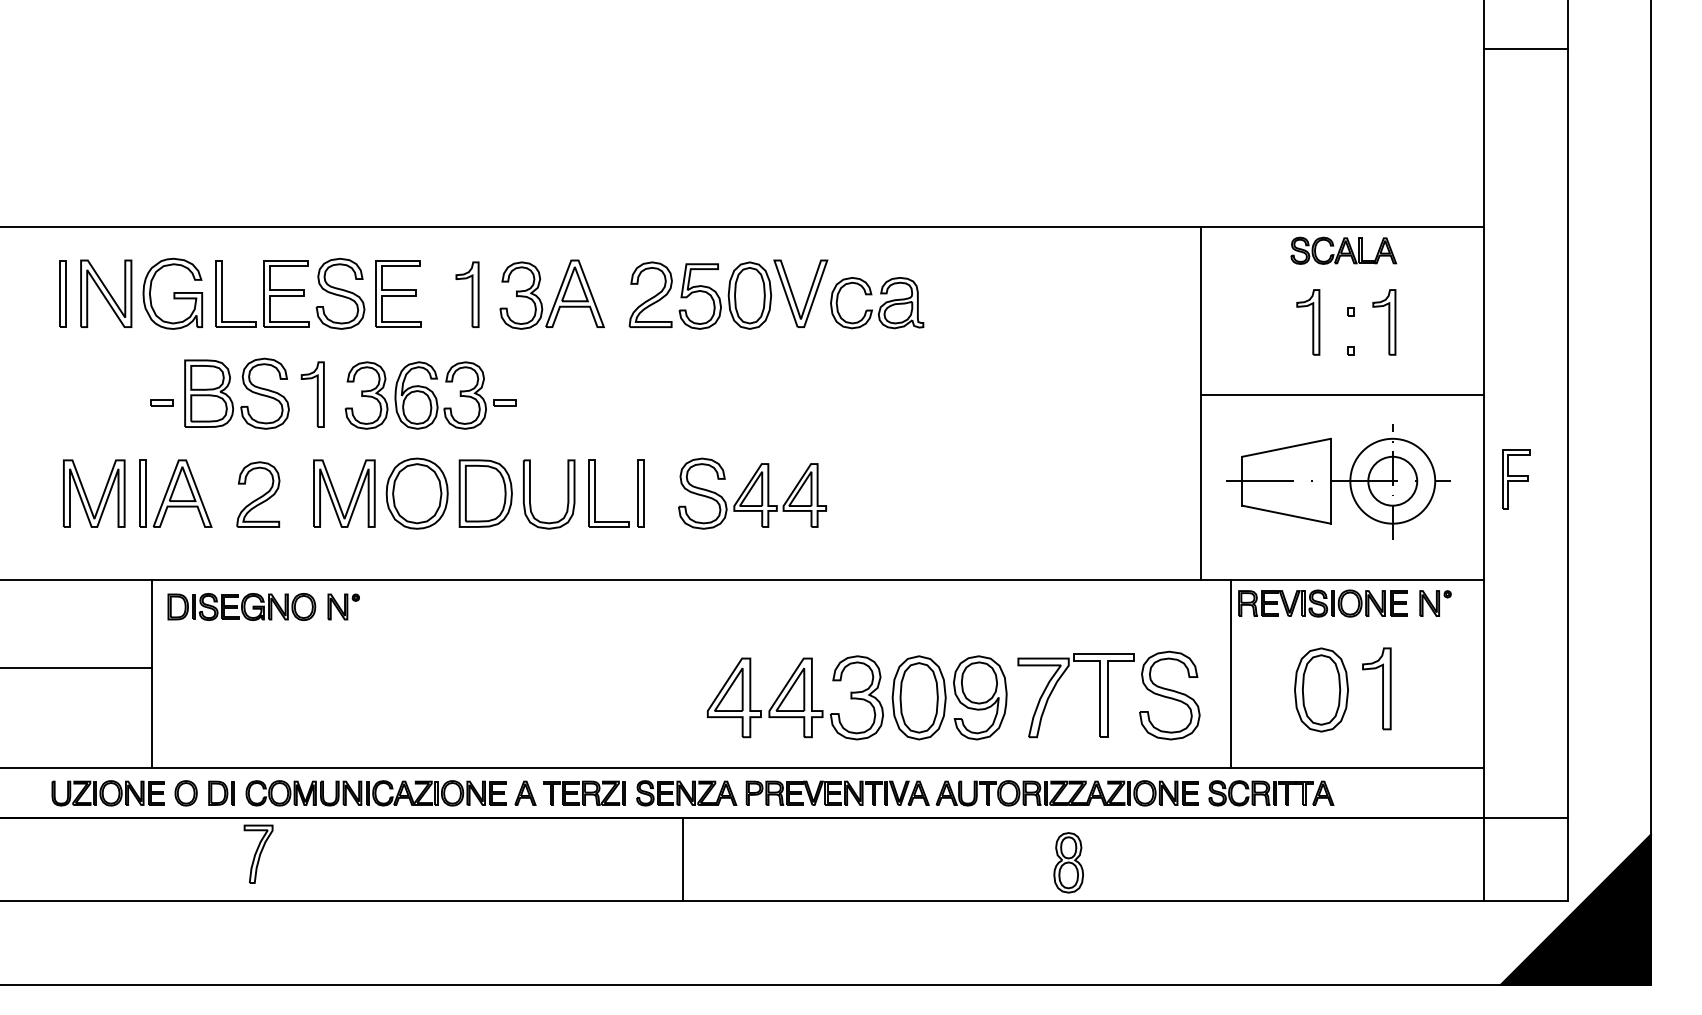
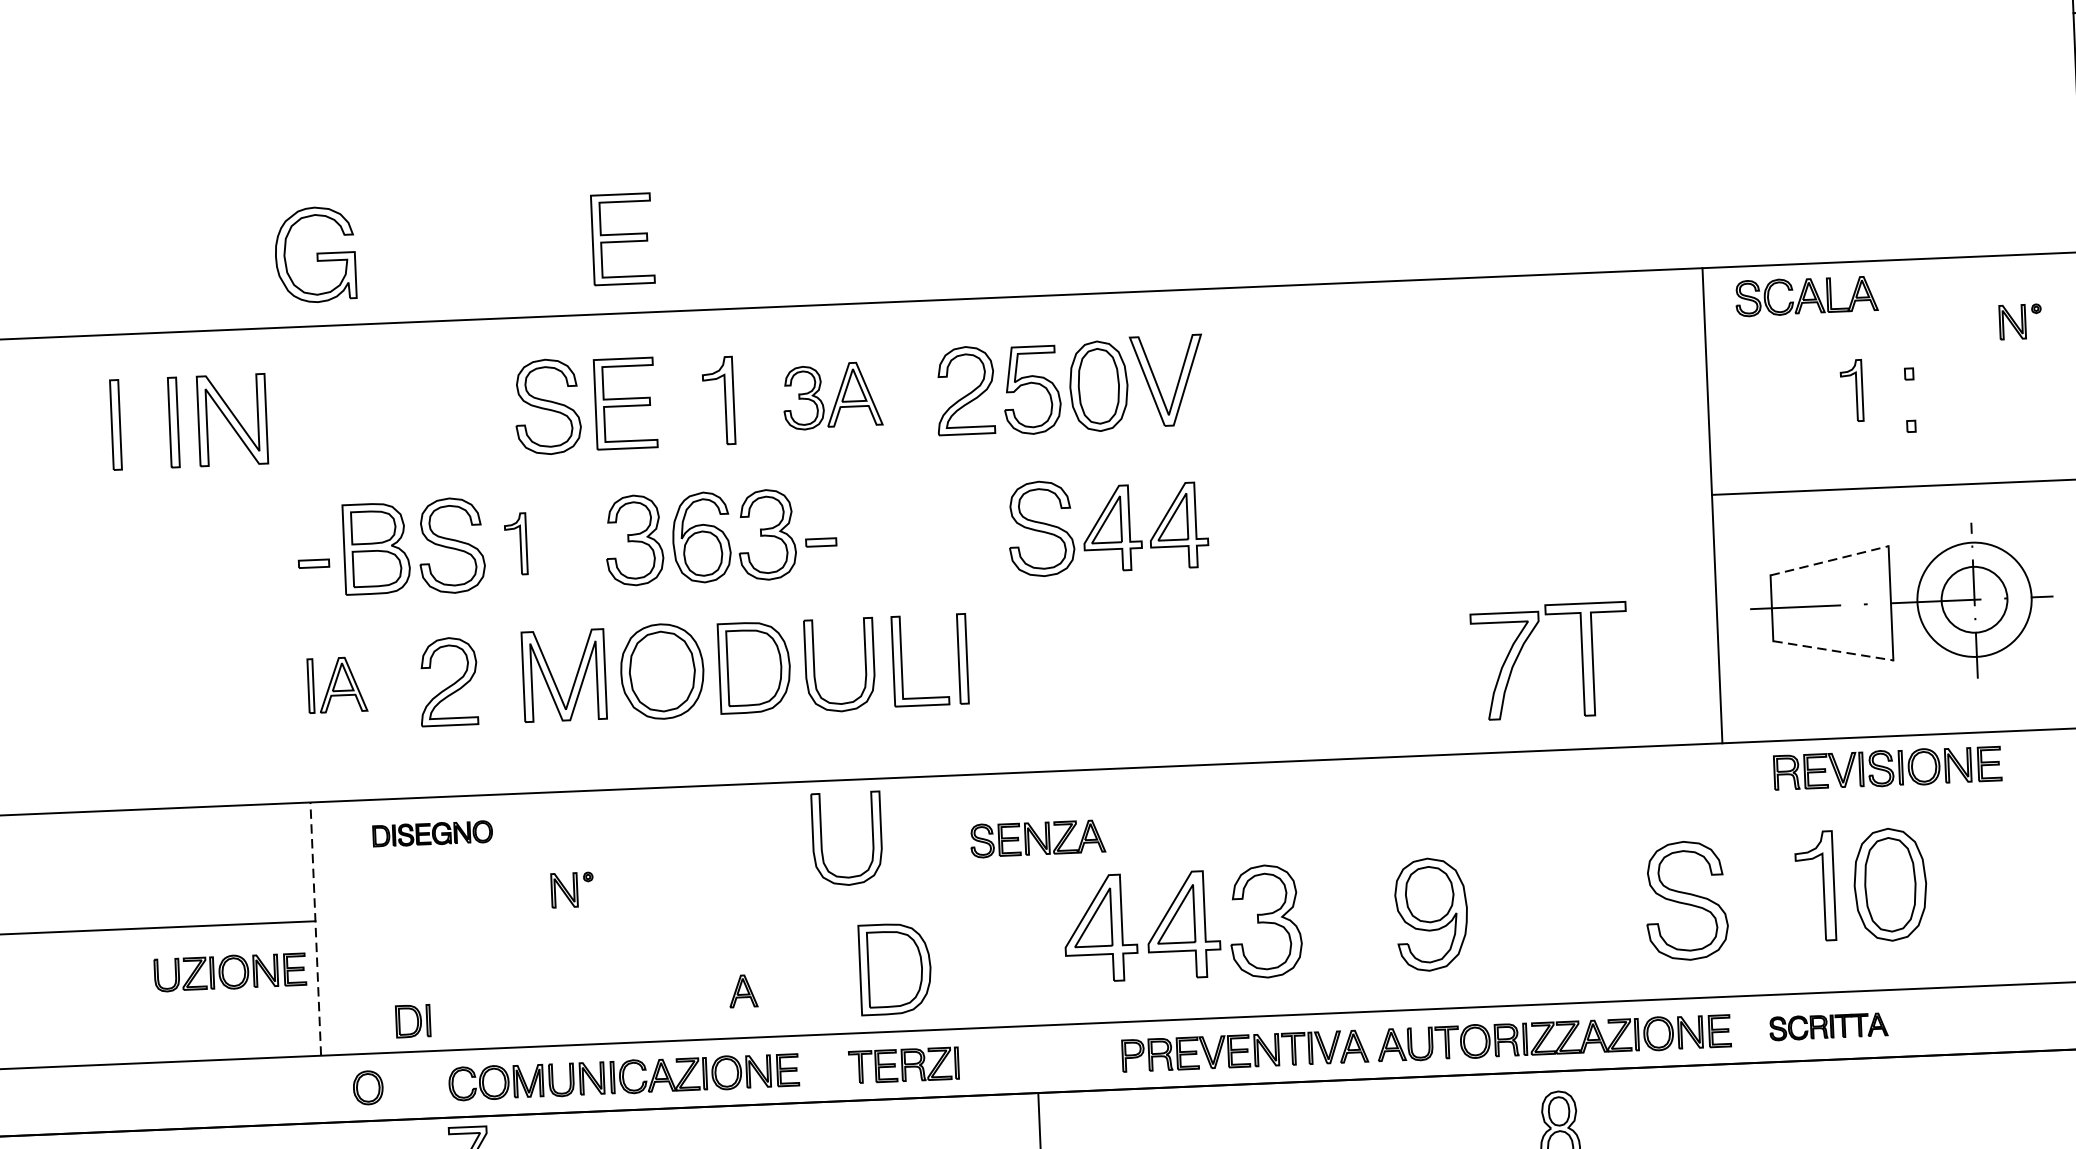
part: (401, 171) -> (622, 238), added
part: (1343, 250) -> (1806, 295), moved
part: (19, 293) -> (115, 424), added
part: (172, 293) -> (314, 254), moved
part: (262, 293) -> (442, 410), removed
part: (551, 294) -> (831, 395), size x0.7
part: (877, 303) -> (1271, 389), removed
part: (1308, 322) -> (1852, 390), size x0.7
part: (1384, 322) -> (1954, 386), removed
part: (312, 394) -> (515, 543), size x0.7
part: (430, 395) -> (720, 536), moved
line: (1286, 447) -> (1829, 560), solid -> dashed
part: (175, 493) -> (336, 684), size x0.6
part: (752, 493) -> (1108, 525), moved
part: (101, 496) -> (237, 693), removed
line: (1286, 514) -> (1833, 650), solid -> dashed
part: (1435, 603) -> (2020, 321), moved
part: (241, 606) -> (432, 833), size x0.6
part: (343, 606) -> (572, 889), moved
part: (567, 623) -> (871, 837), added
line: (152, 673) -> (316, 928), solid -> dashed
line: (1231, 673) -> (1768, 867), removed
part: (1056, 685) -> (1523, 648), moved
part: (1376, 688) -> (1814, 885), moved
part: (918, 697) -> (1348, 917), removed
part: (580, 721) -> (894, 968), added
part: (221, 792) -> (413, 1020), moved
part: (525, 792) -> (743, 990), moved
part: (107, 793) -> (229, 972), moved
part: (686, 793) -> (1037, 838), moved
part: (1271, 793) -> (1828, 1026), size x0.7

